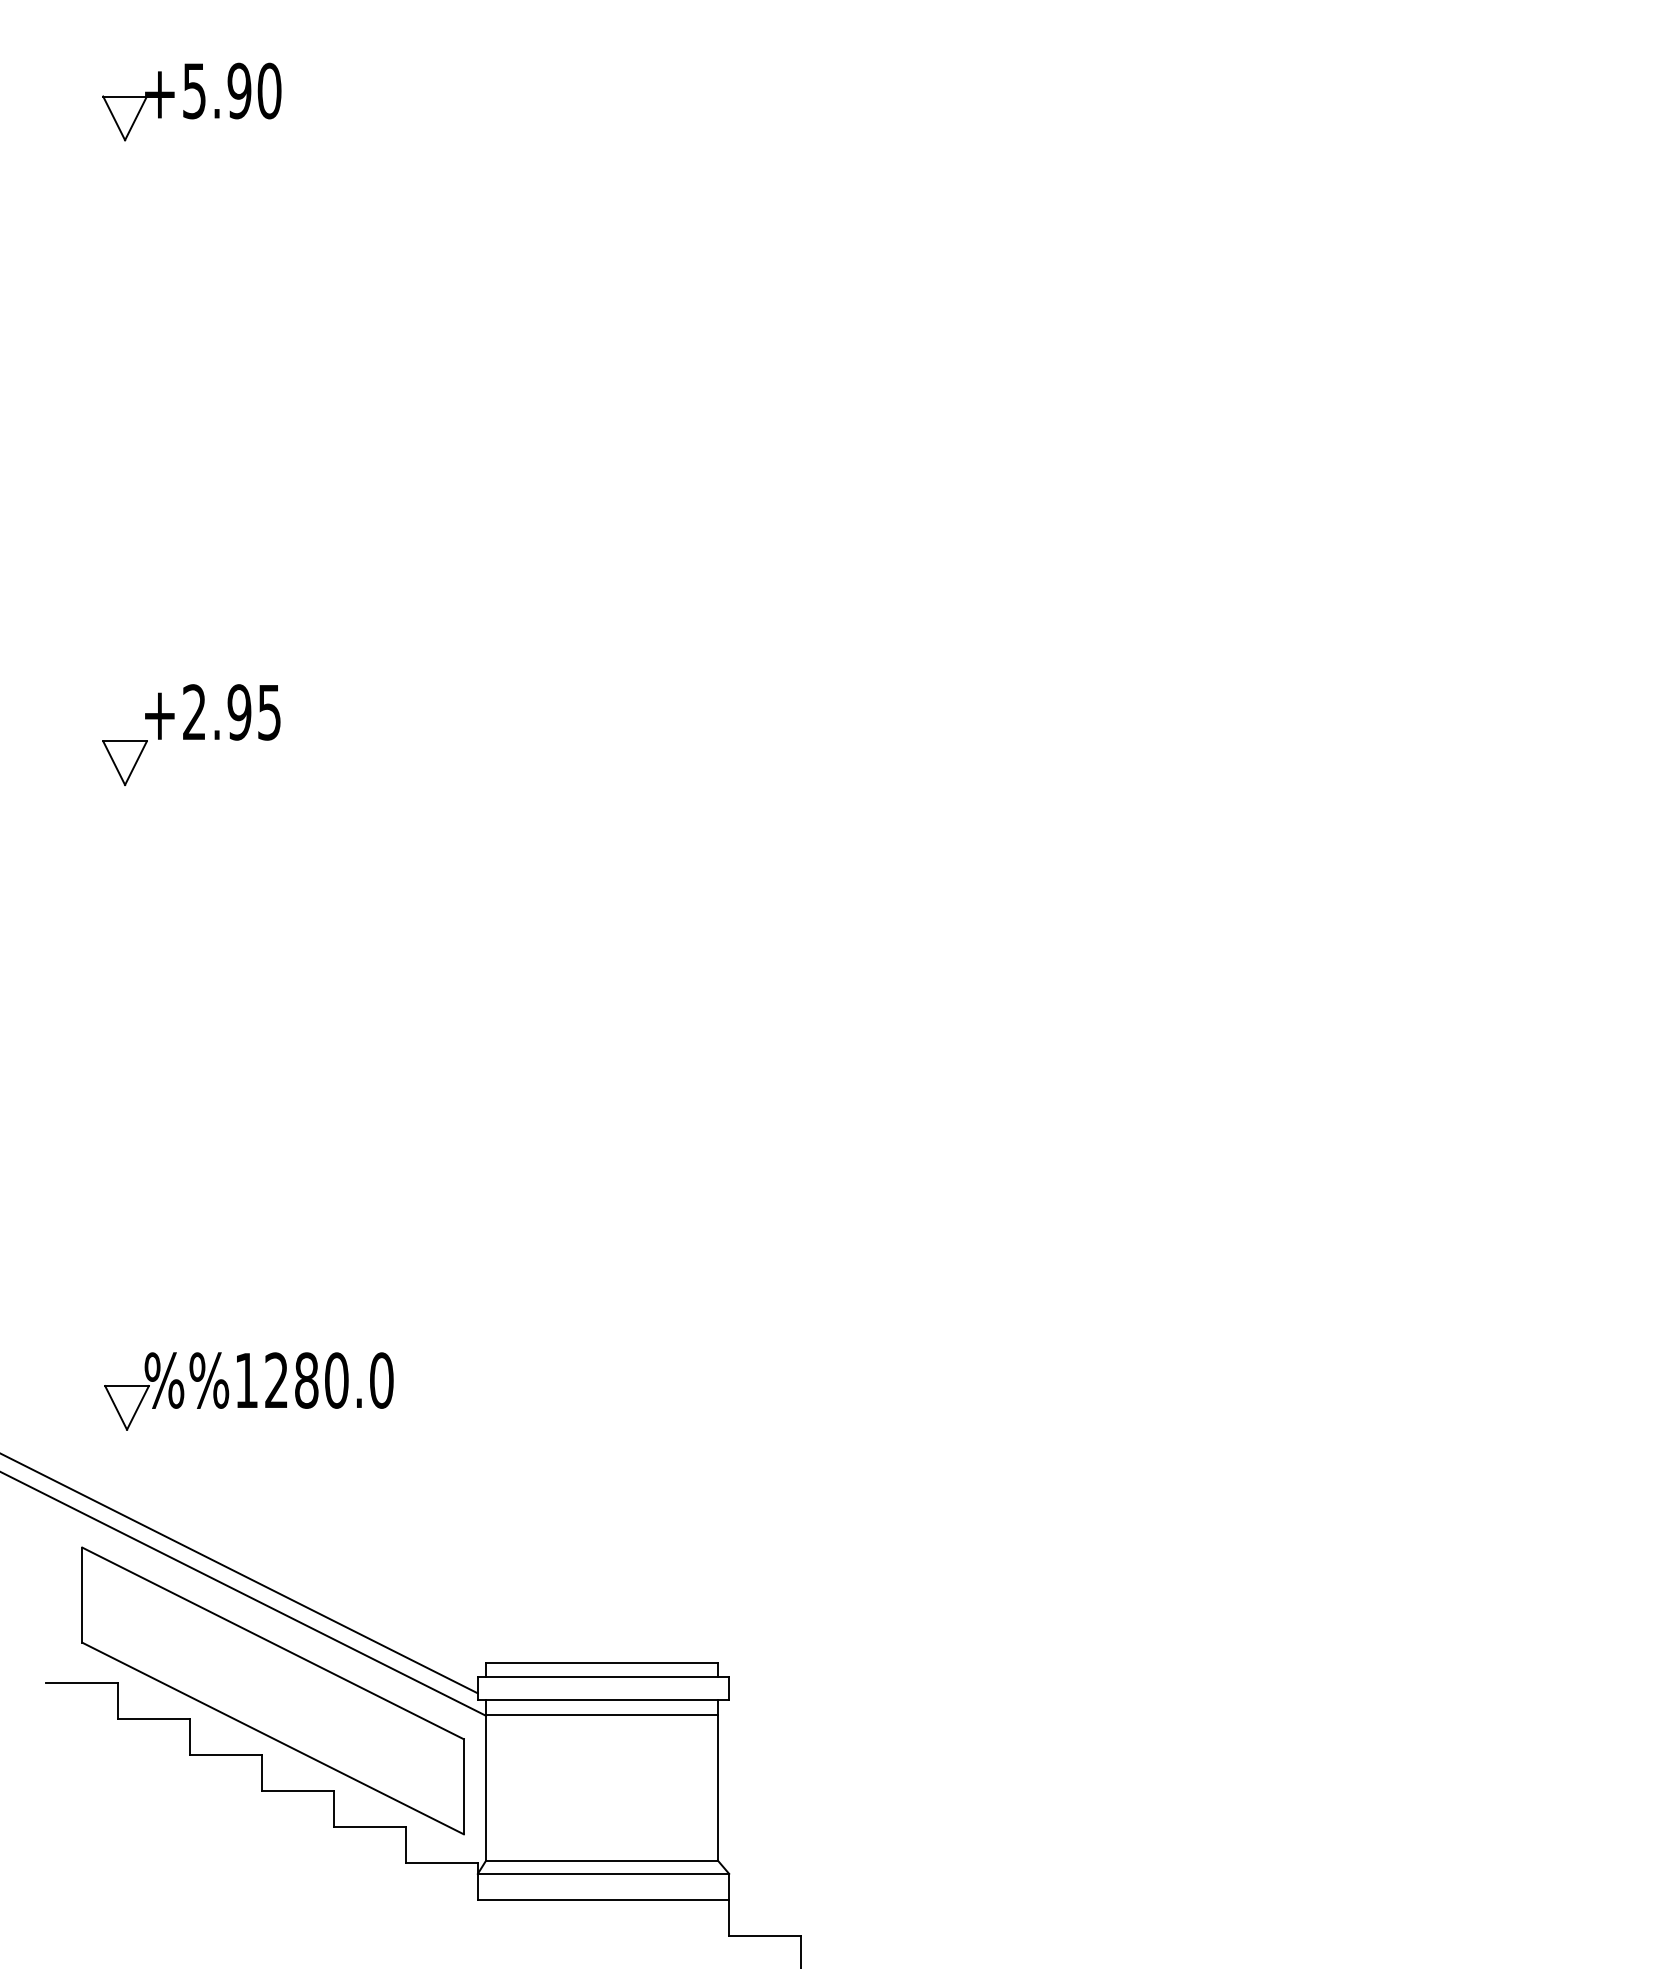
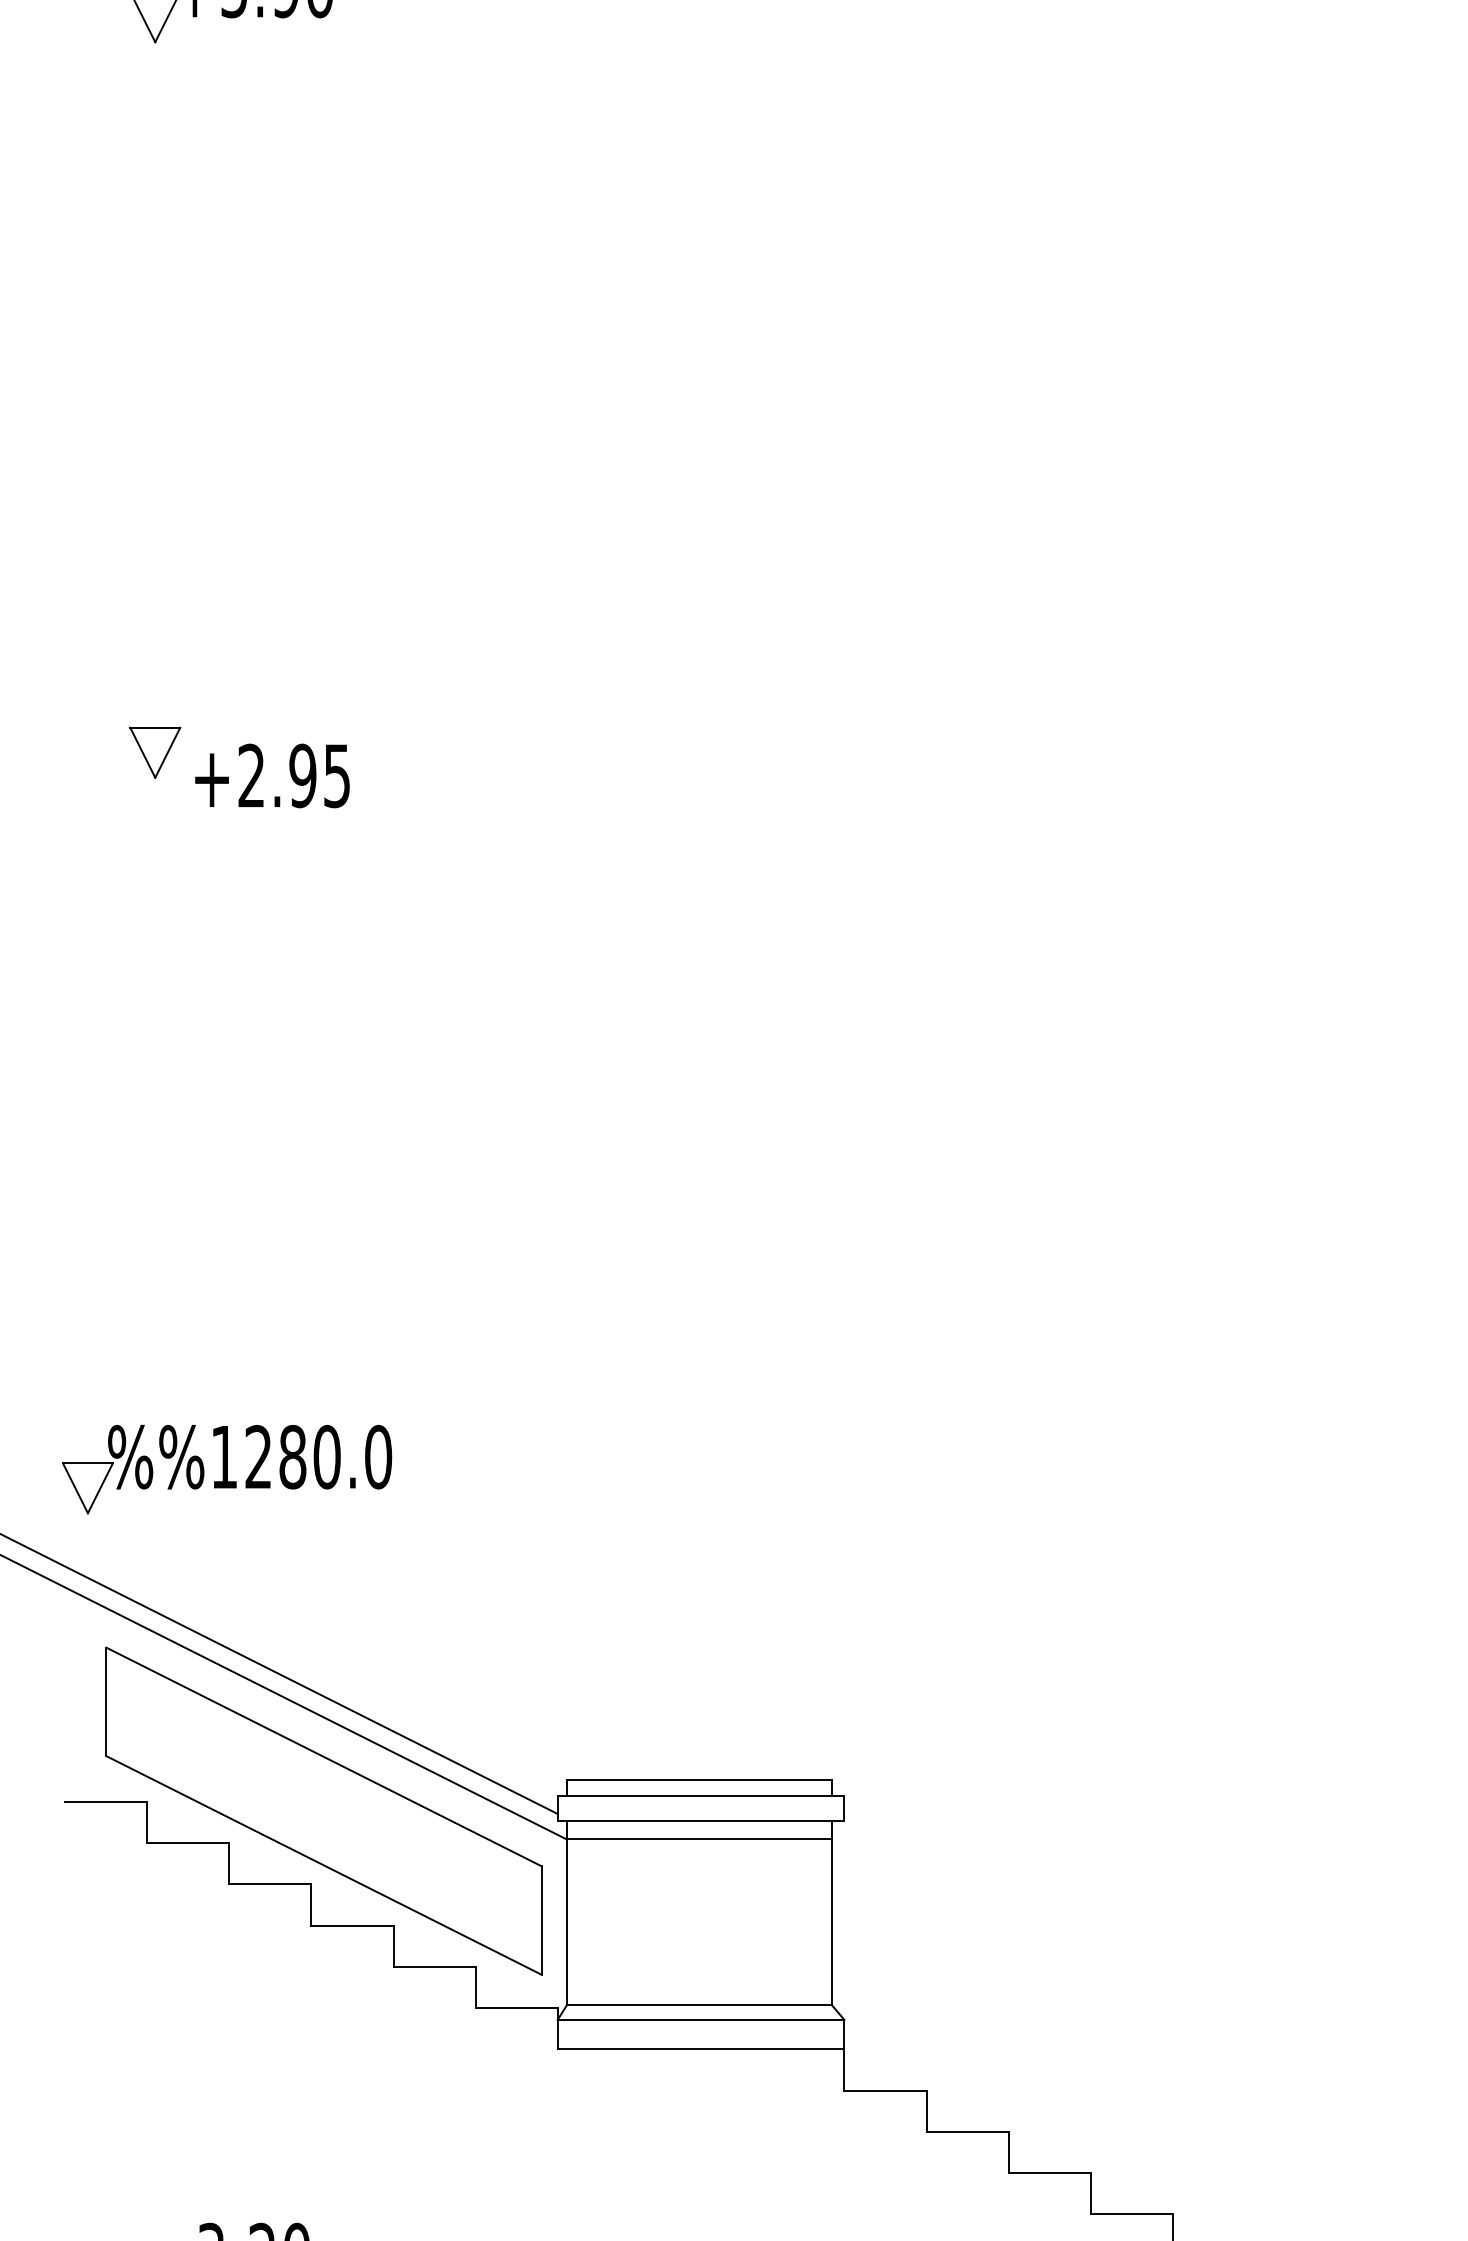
text: (212, 712) -> (272, 776), moved
part: (248, 1391) -> (226, 1469), moved

